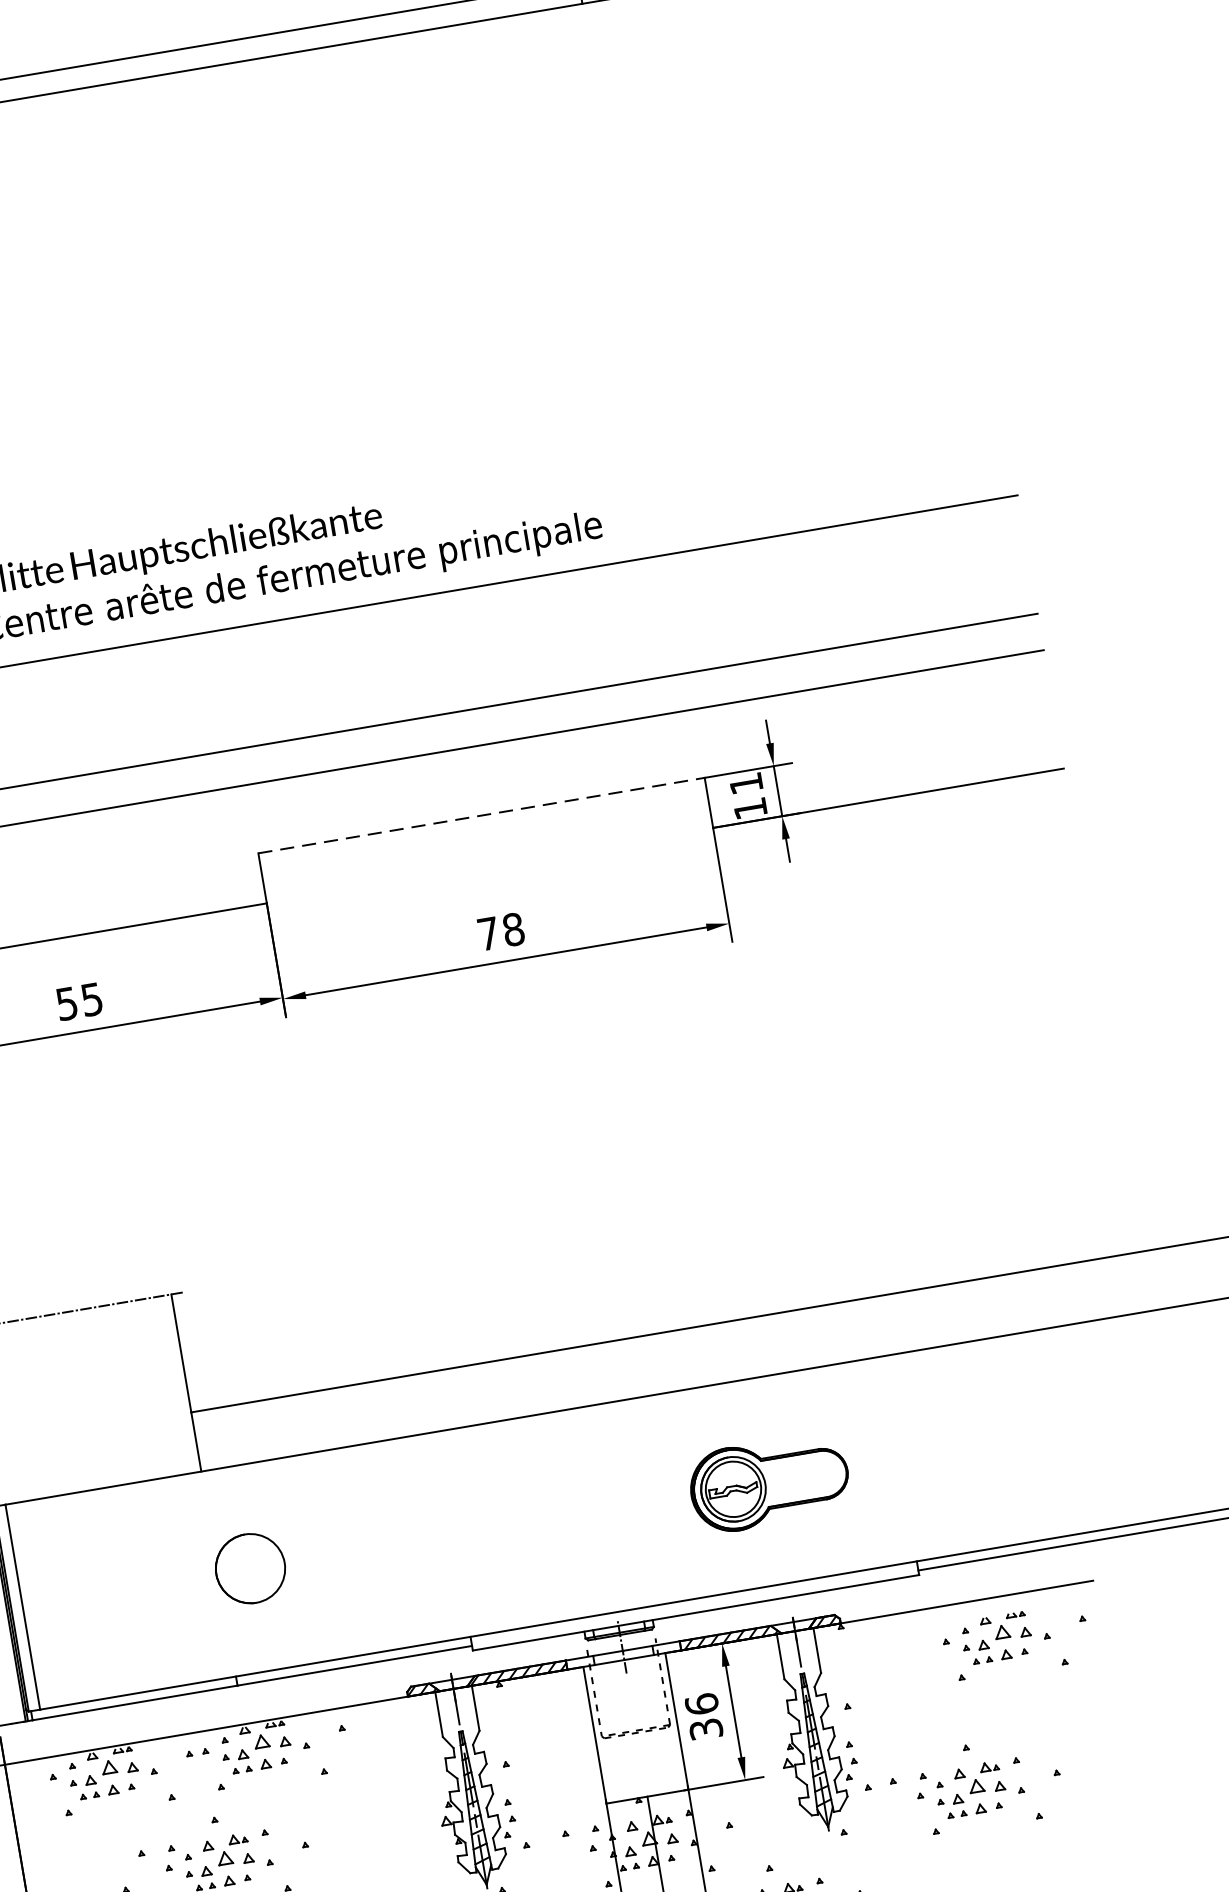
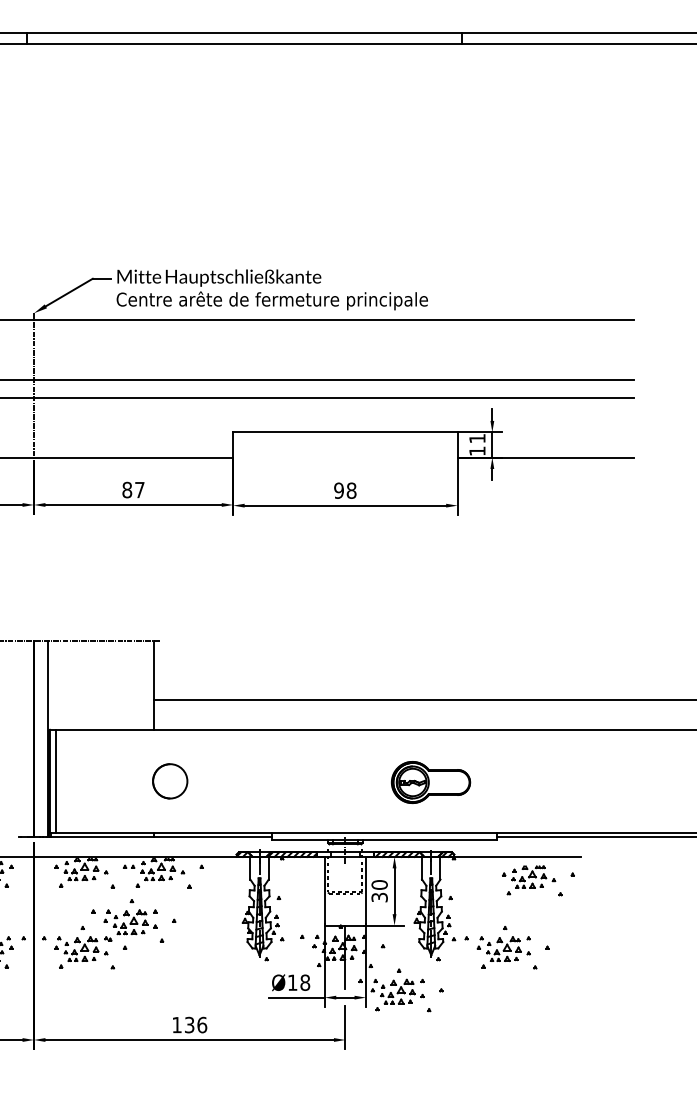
line: (481, 815) -> (345, 432), dashed -> solid
text: (487, 933) -> (338, 490), 78 -> 98
text: (79, 1000) -> (133, 489), 55 -> 87
text: (701, 1703) -> (379, 884), 36 -> 30

